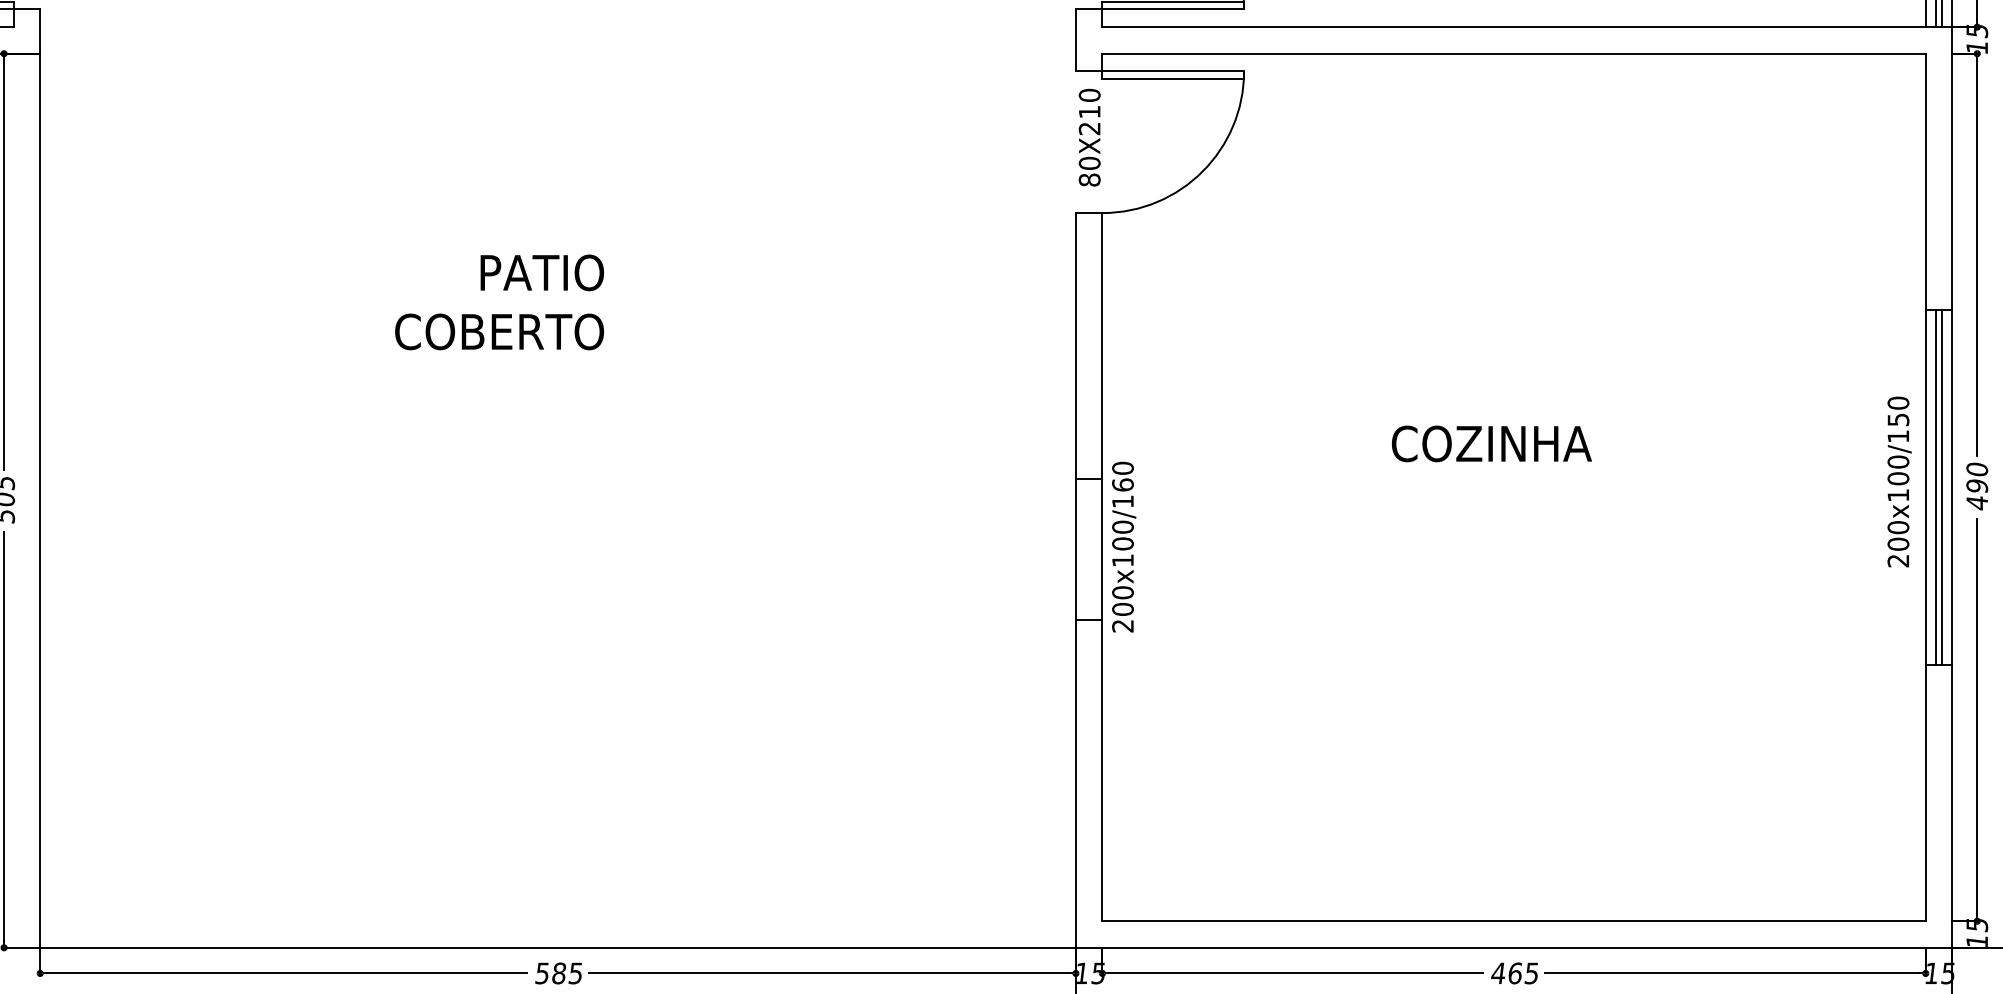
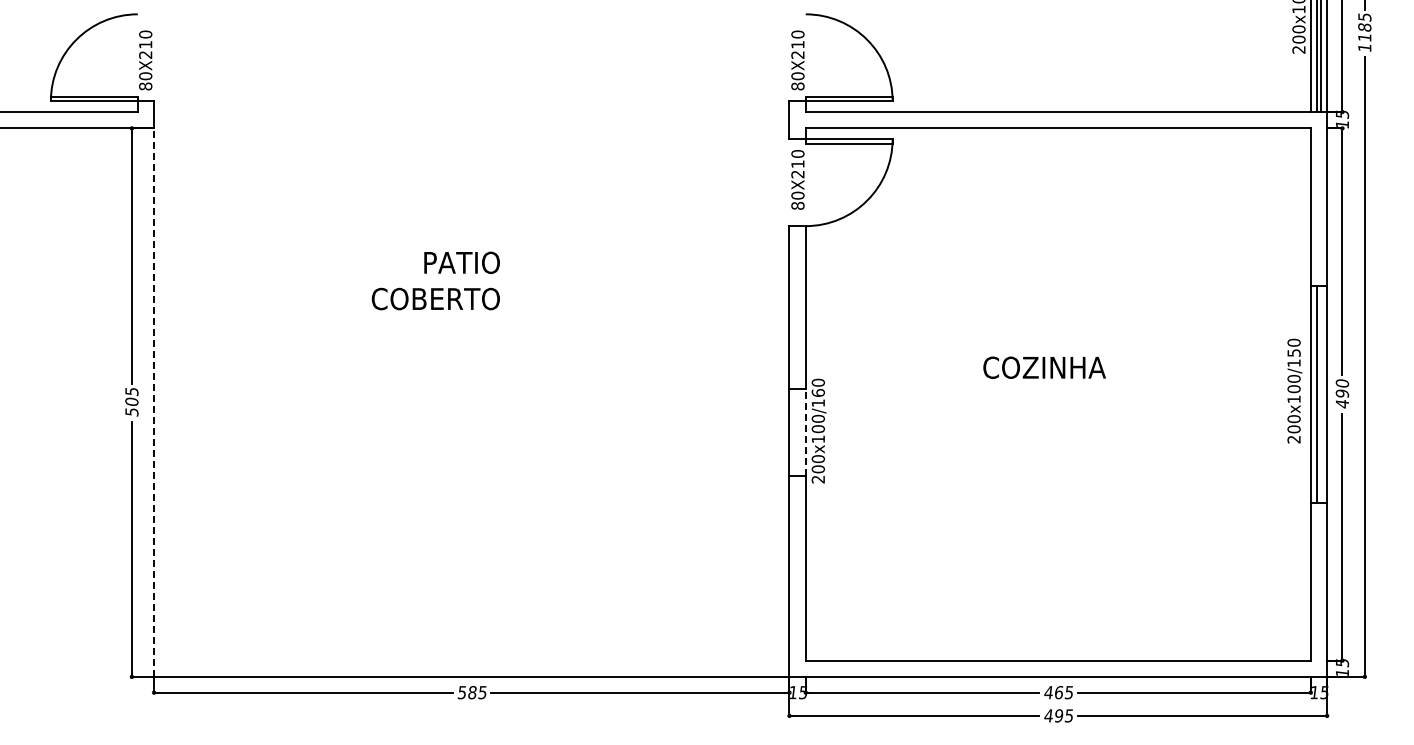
line: (1941, 487) -> (1320, 394), removed
line: (40, 500) -> (154, 402), solid -> dashed
line: (1102, 549) -> (805, 432), solid -> dashed

